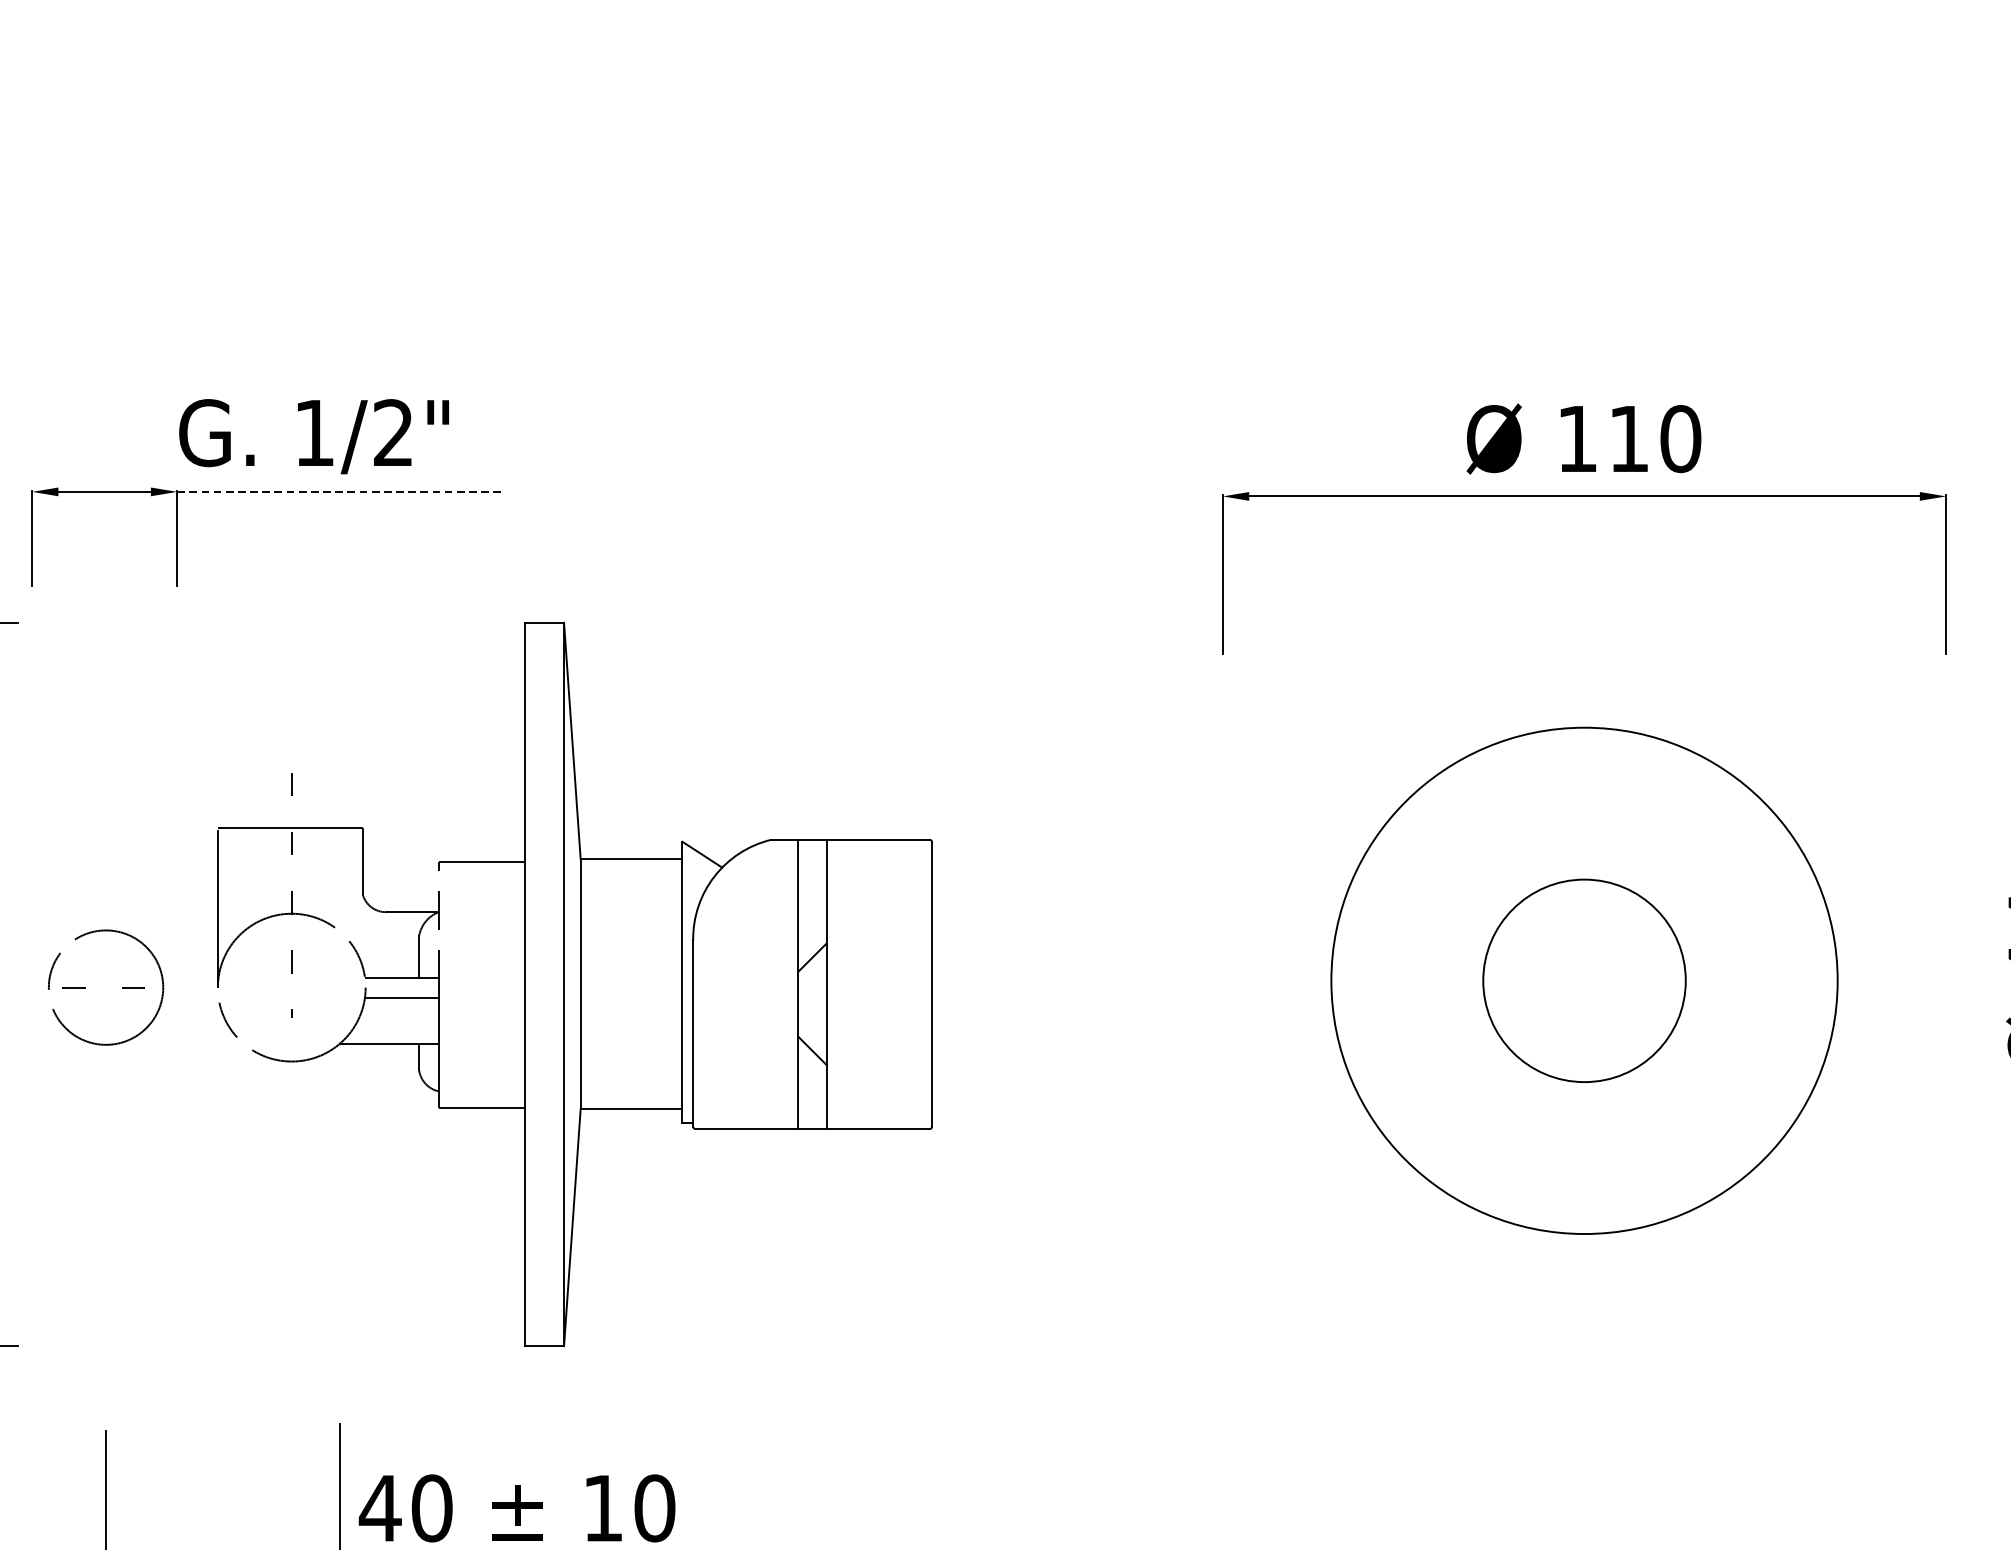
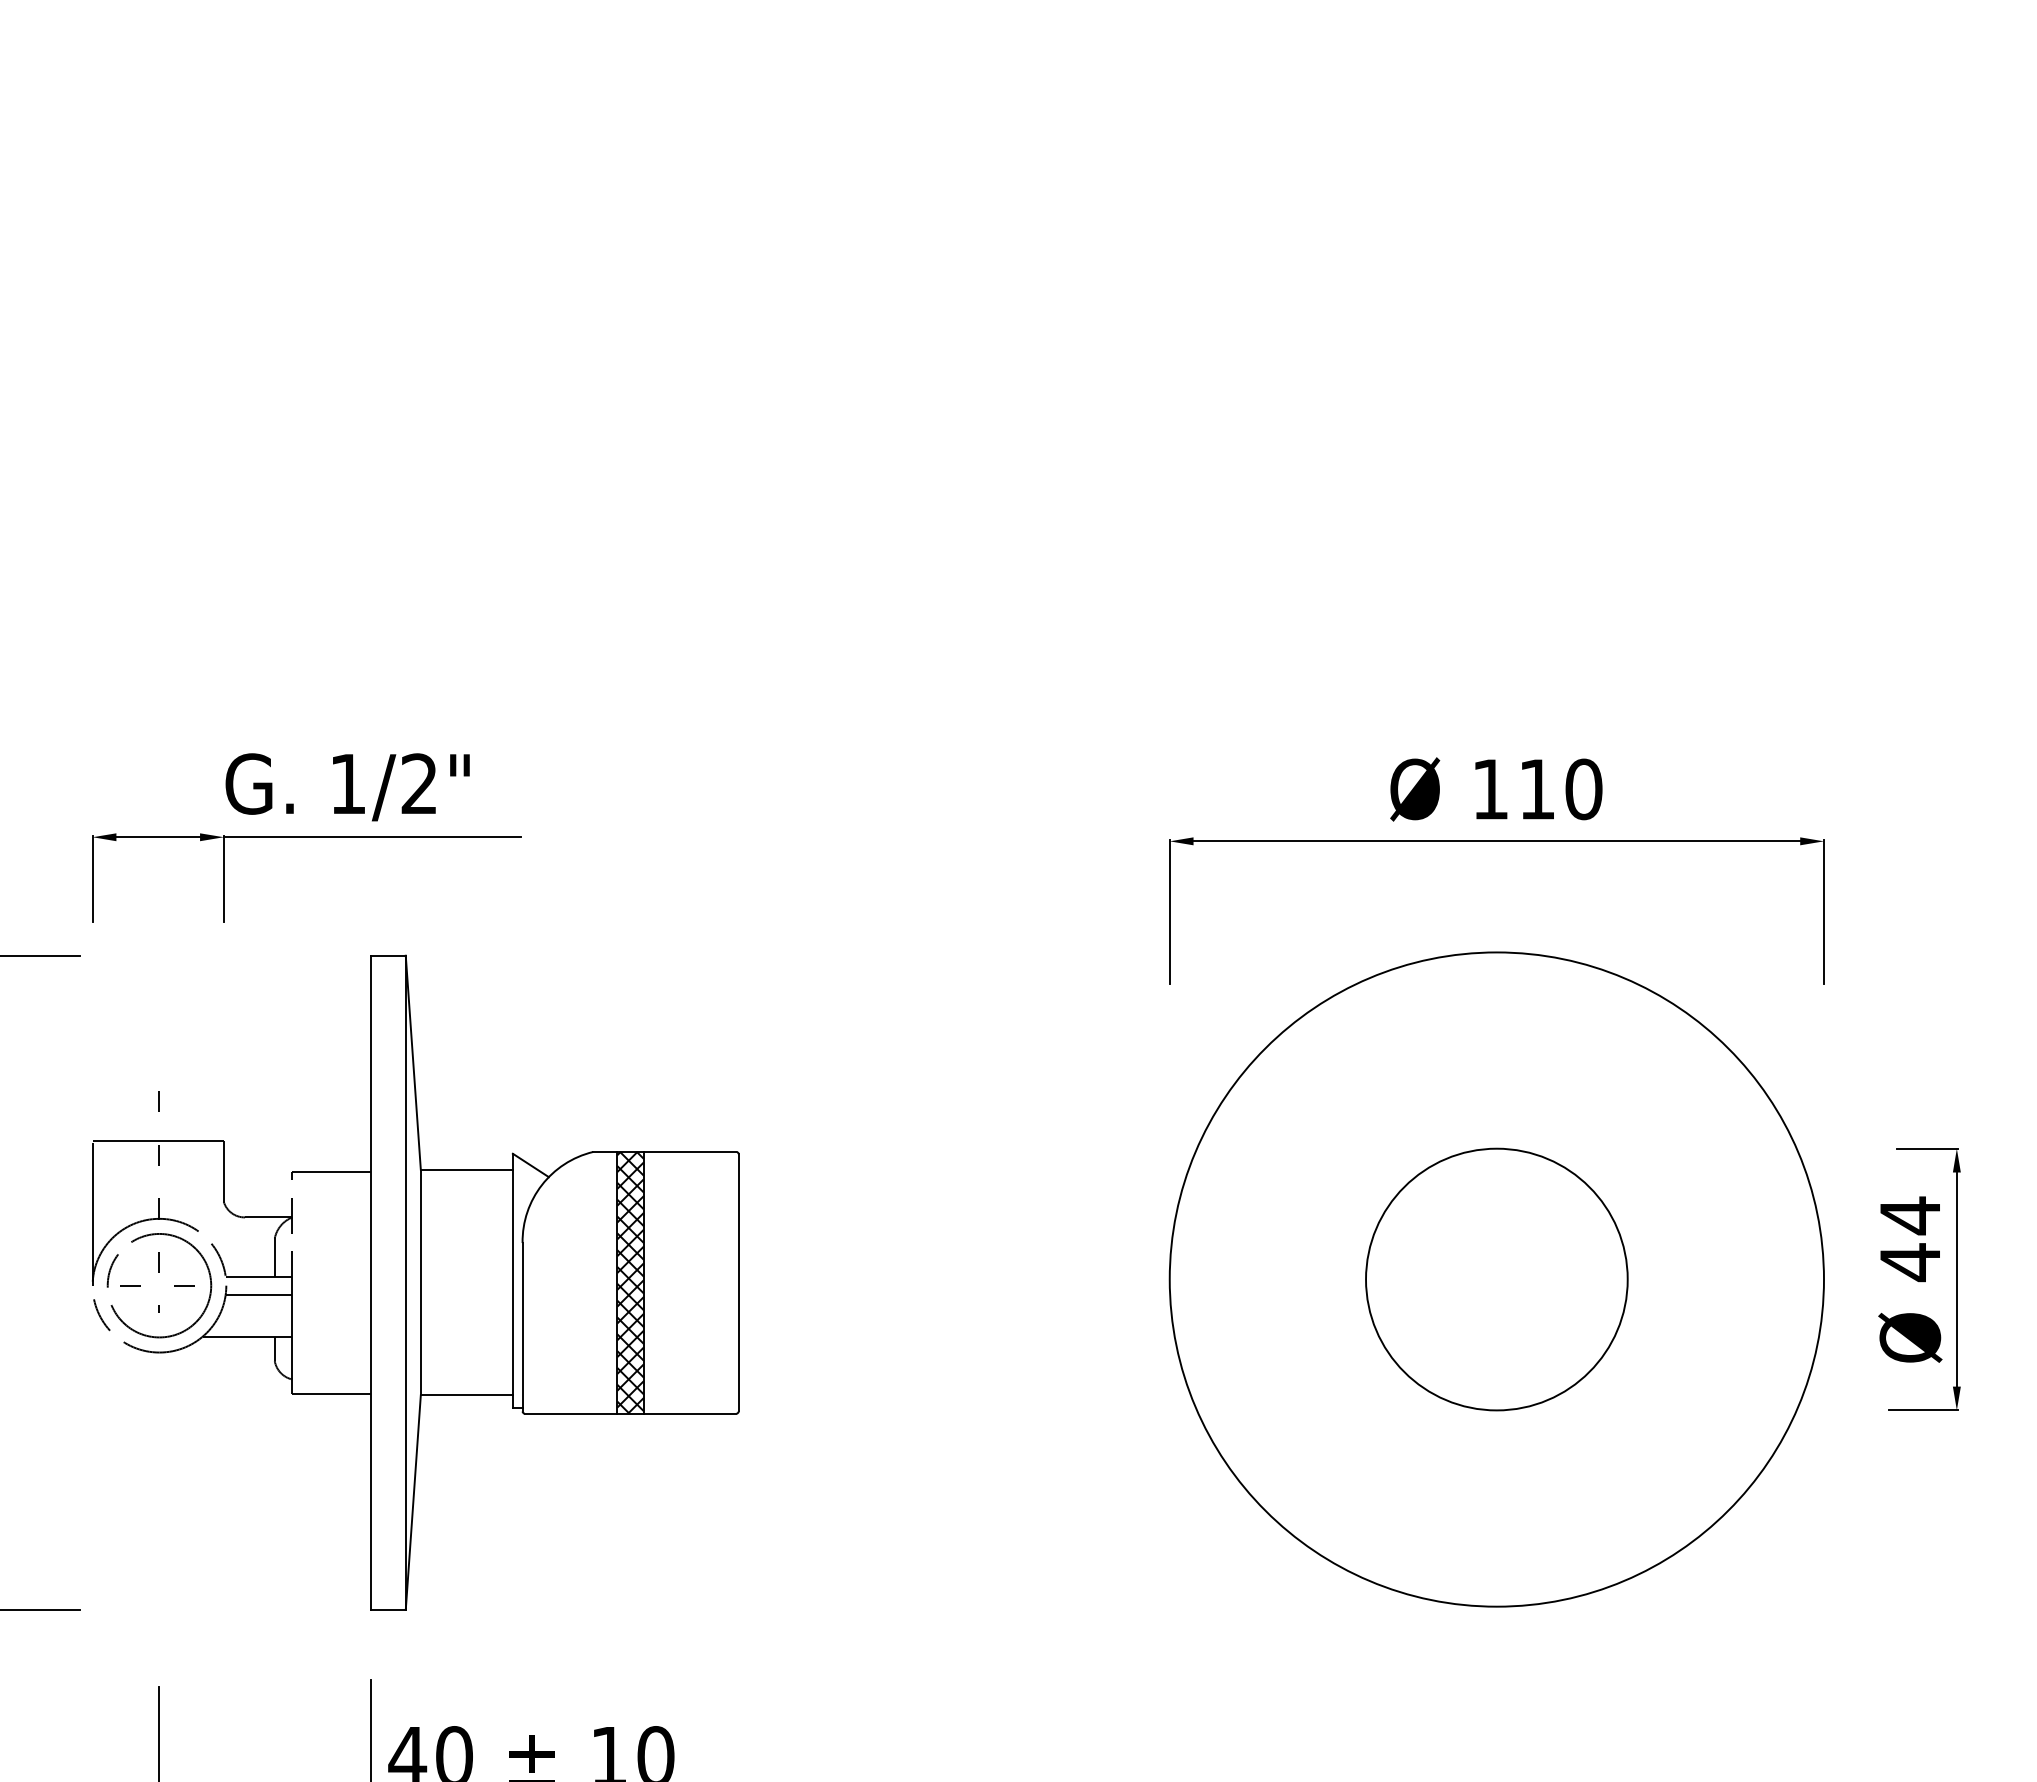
line: (341, 492) -> (372, 837), dashed -> solid
circle: (1584, 980) -> (1496, 1279), size x1.43
circle: (1584, 980) -> (1496, 1279), size x1.43
part: (574, 984) -> (415, 1282), moved

